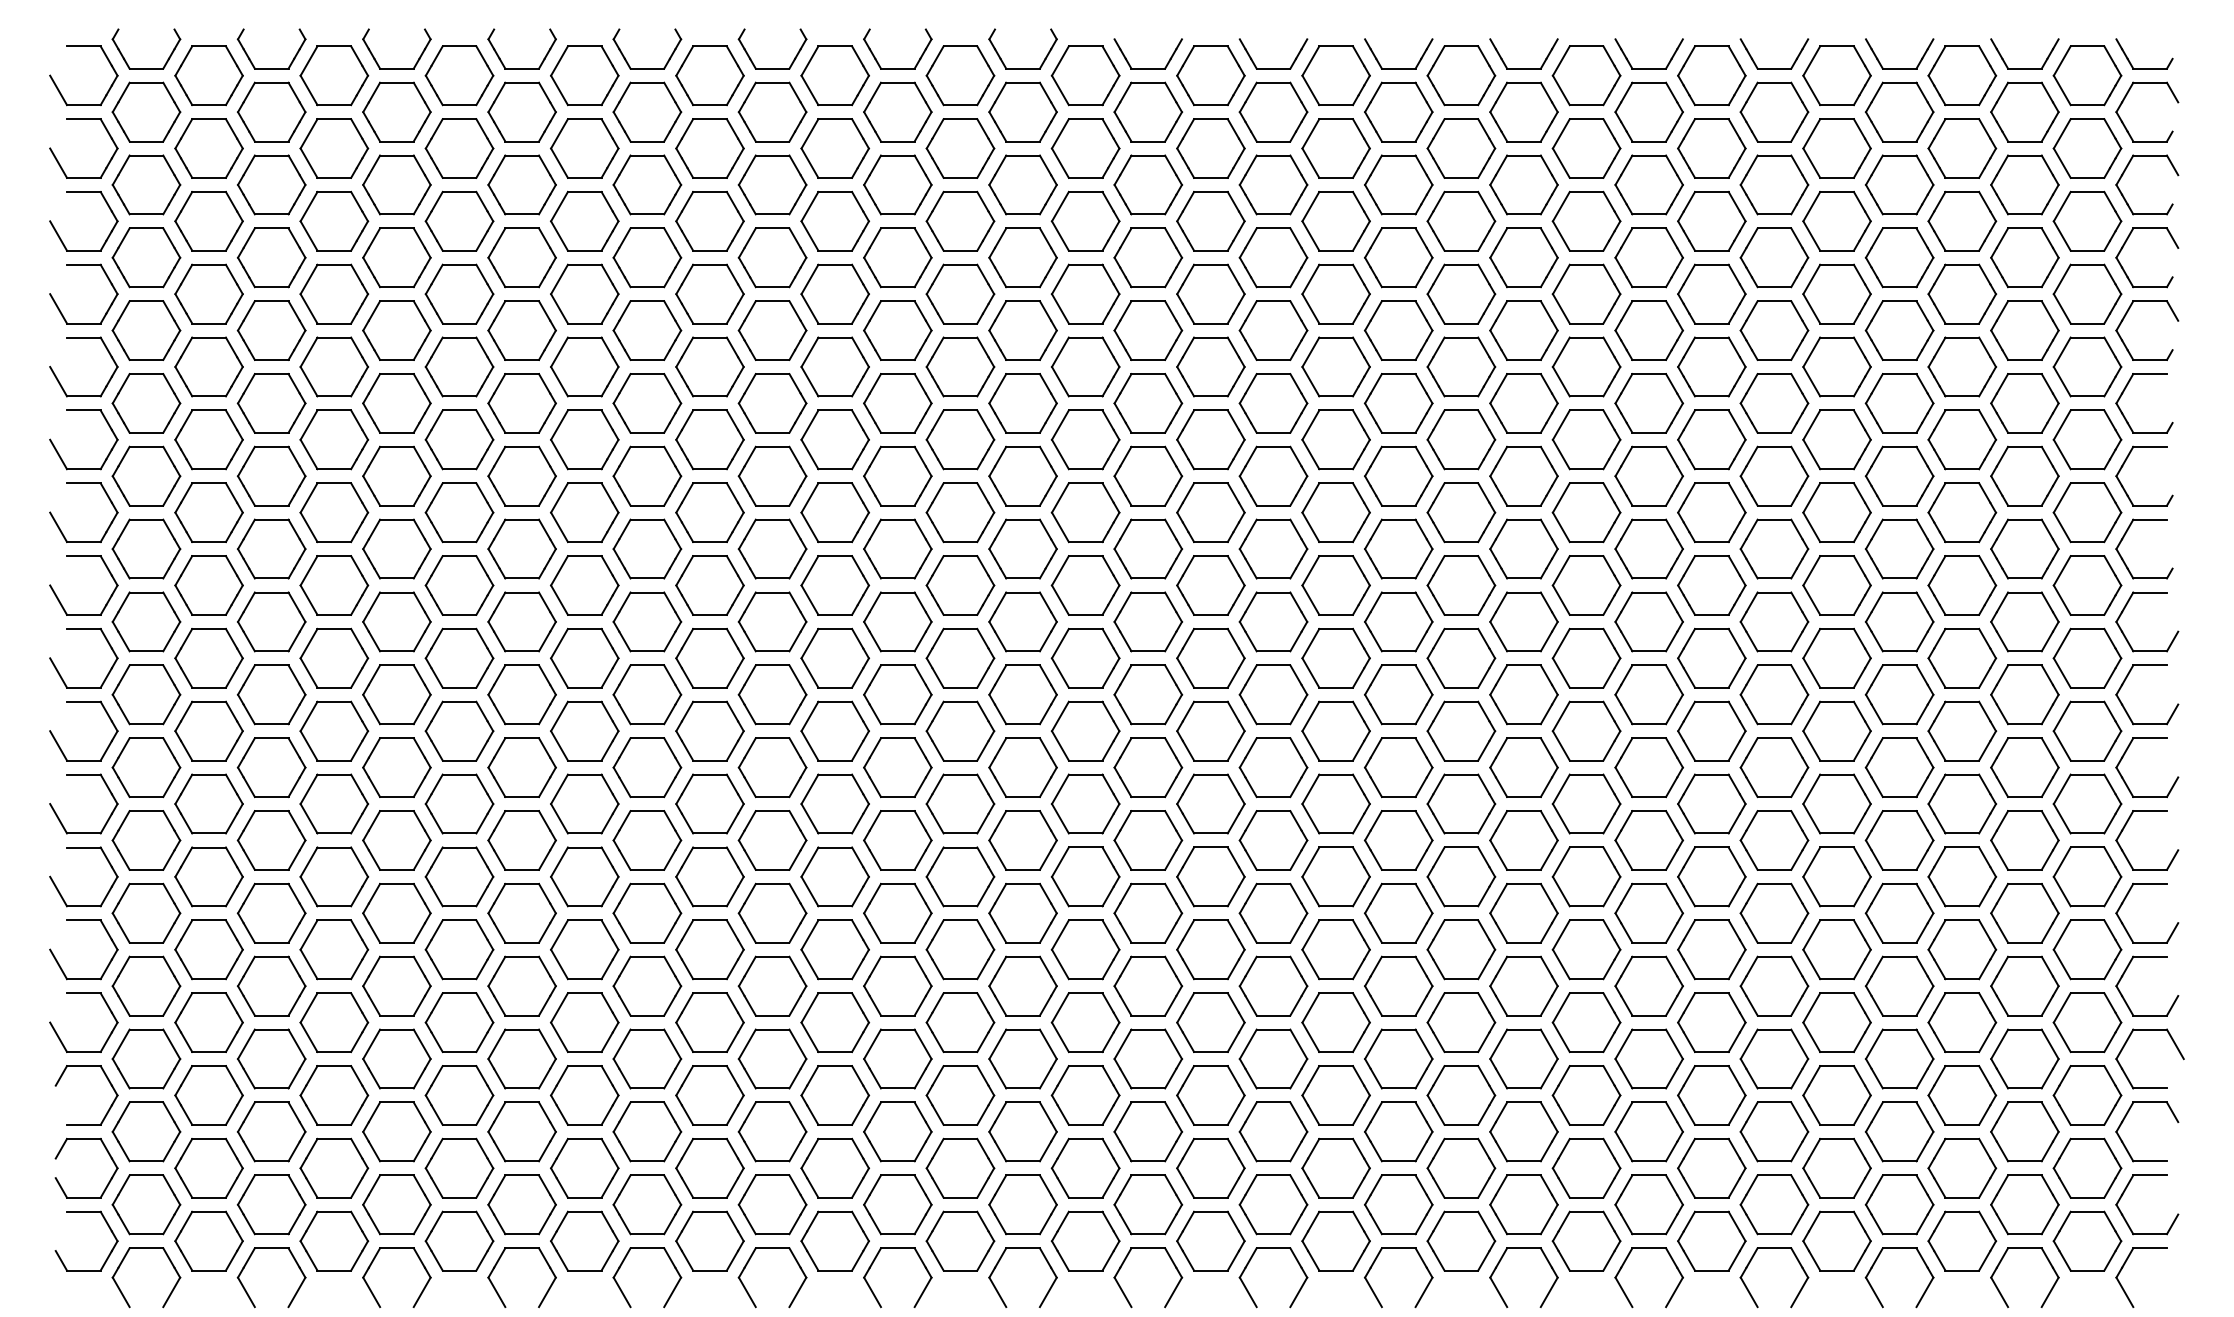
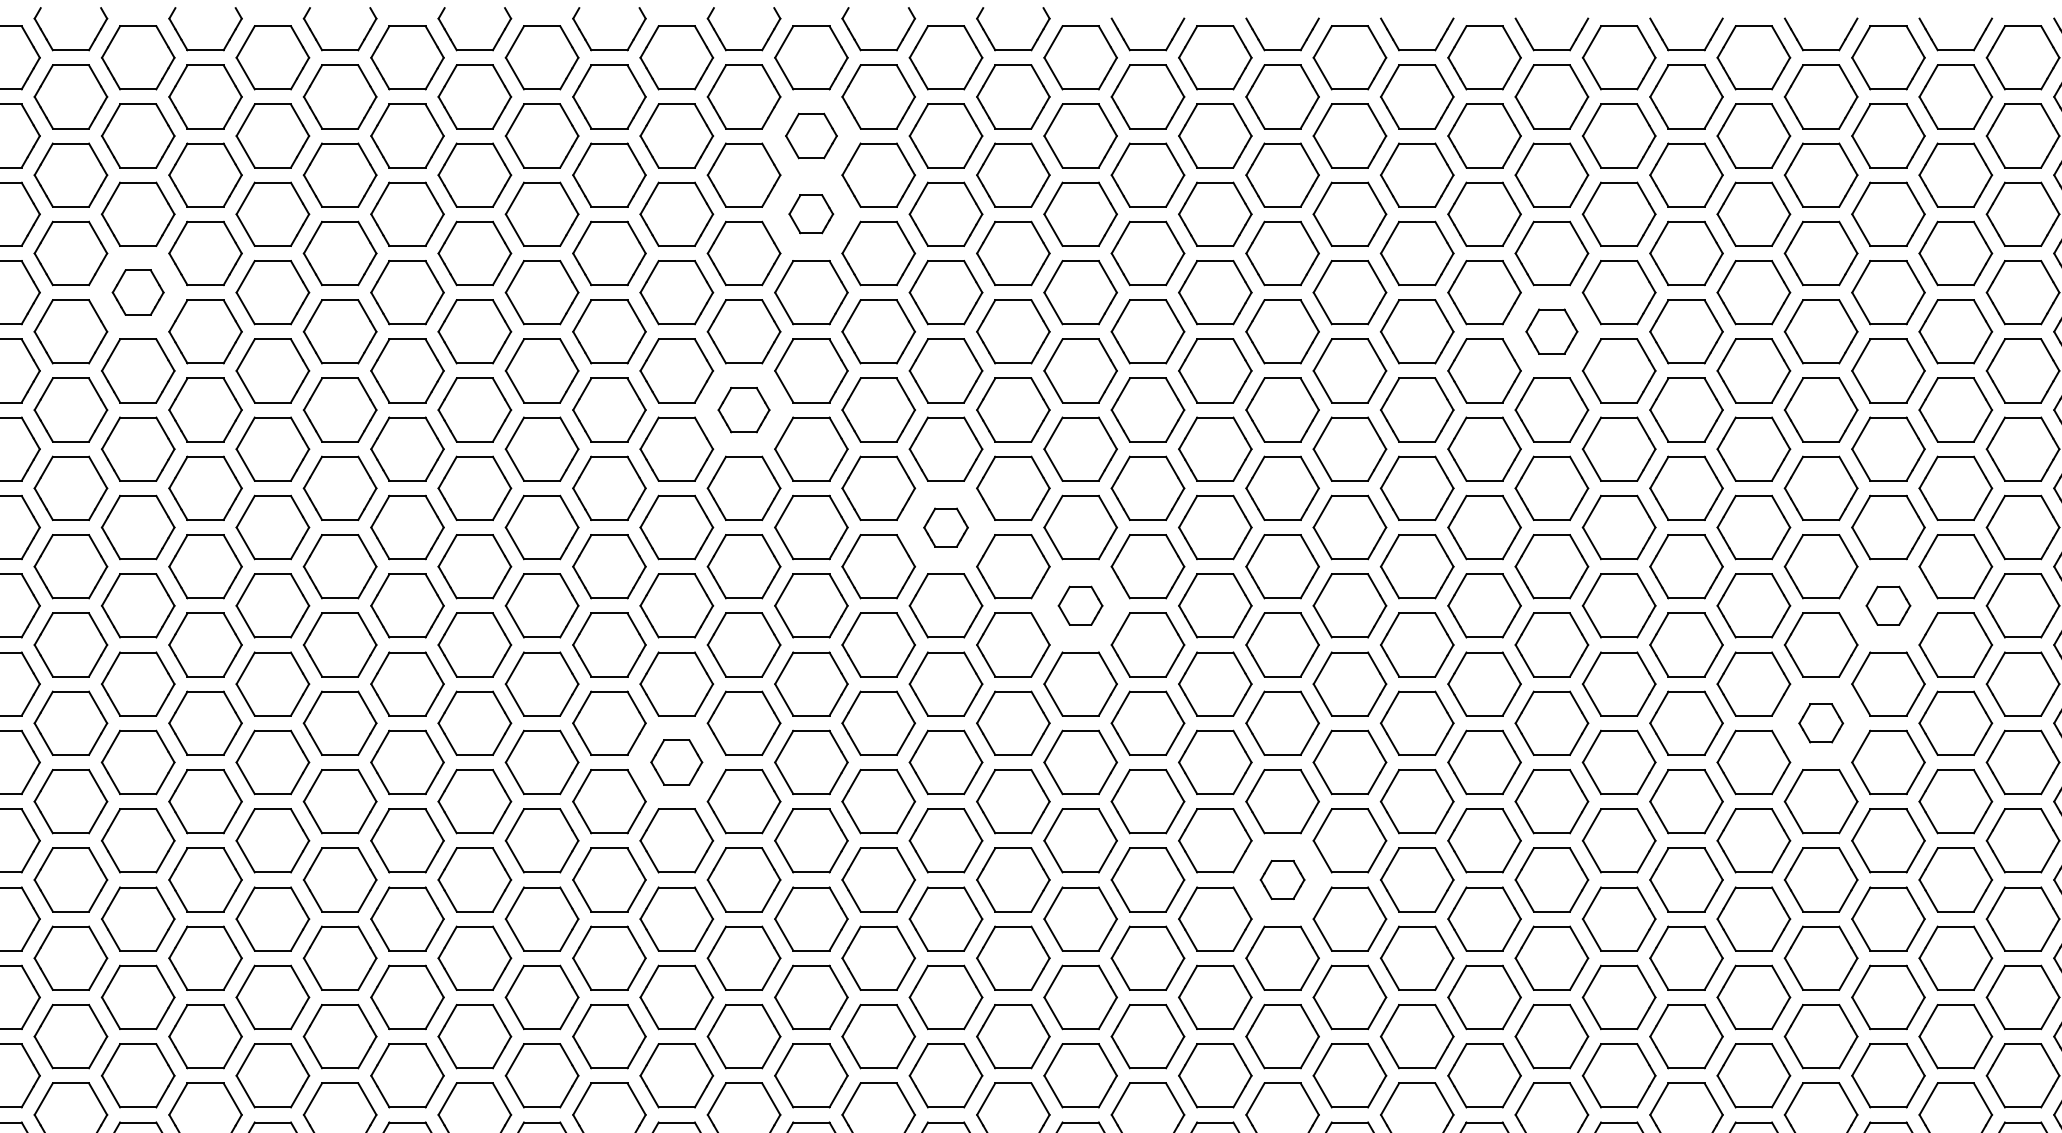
part: (835, 148) -> (811, 136), size x0.7
part: (834, 220) -> (810, 213), size x0.6
part: (208, 293) -> (137, 291), size x0.7
part: (1523, 330) -> (1551, 331), size x0.7
part: (772, 403) -> (743, 410), size x0.7
part: (960, 512) -> (946, 527), size x0.6
part: (1085, 585) -> (1080, 605), size x0.6
part: (1836, 585) -> (1887, 605), size x0.6
part: (1774, 694) -> (1821, 723), size x0.6
part: (709, 730) -> (676, 761), size x0.7
part: (1273, 840) -> (1282, 879), size x0.6

